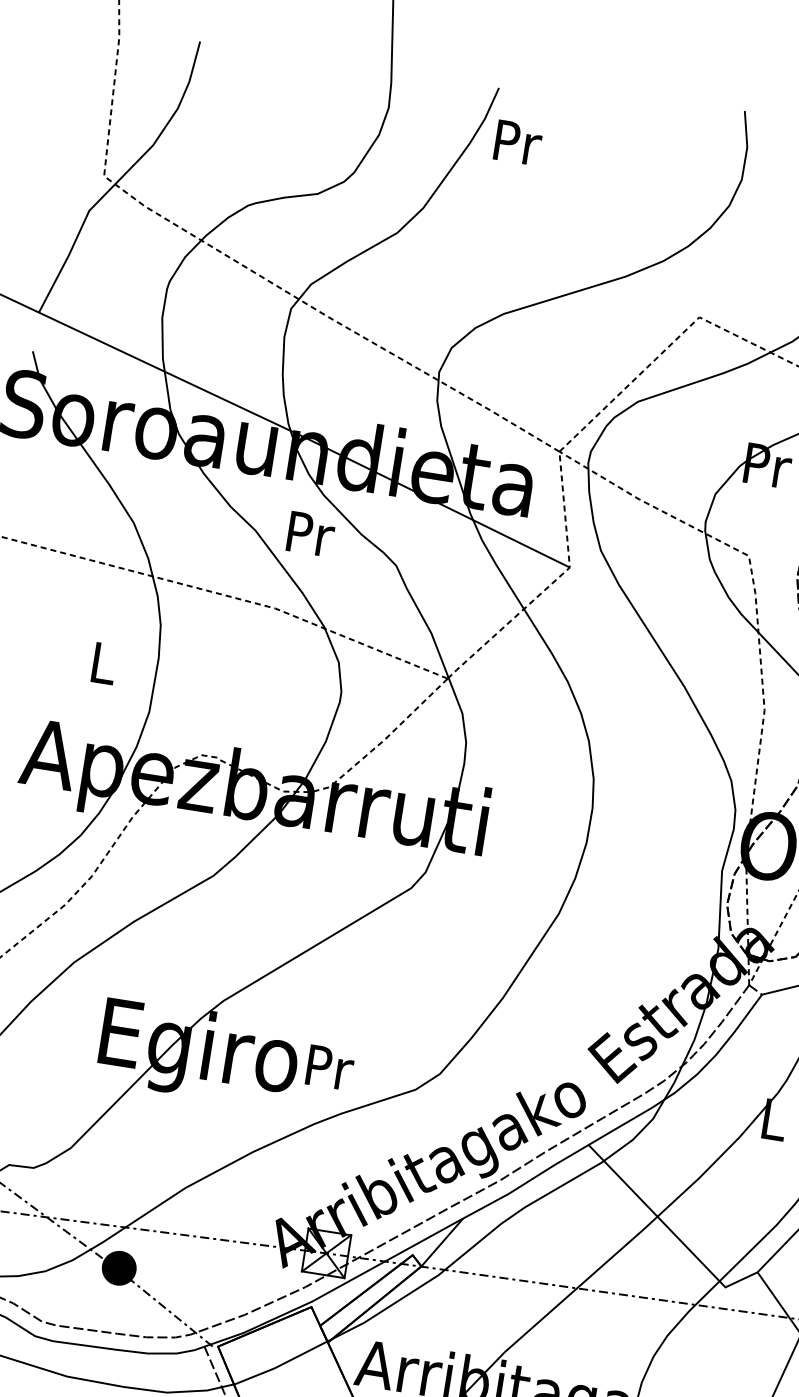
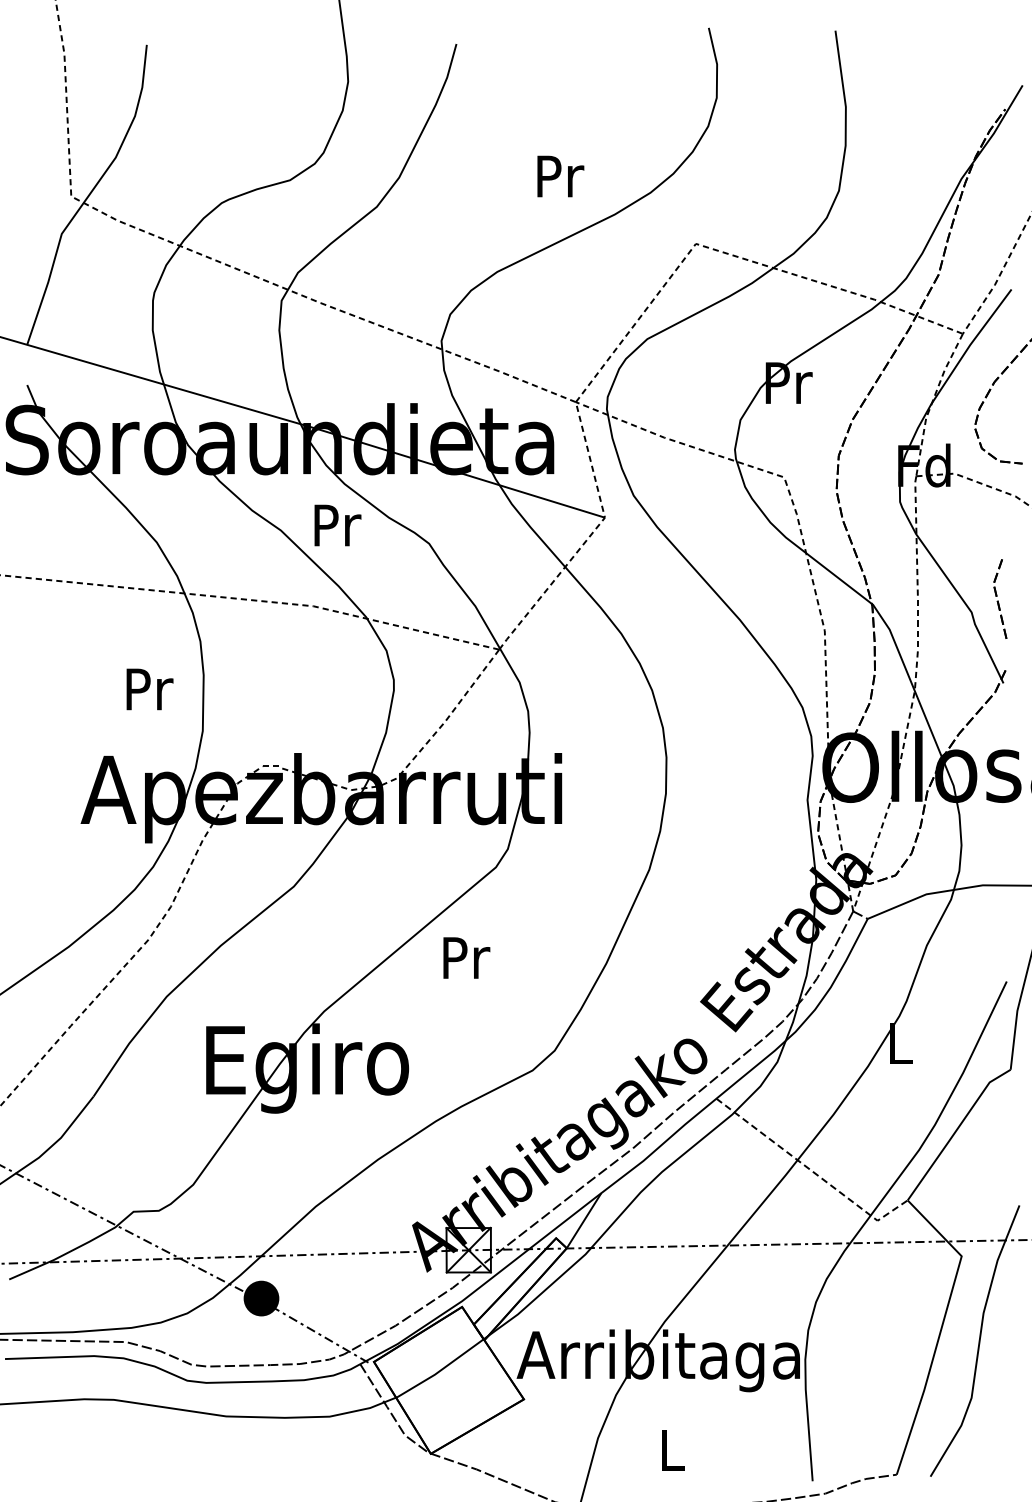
text: (518, 142) -> (560, 176), moved
text: (104, 663) -> (149, 689), L -> Pr
text: (330, 1067) -> (466, 957), moved
line: (670, 1229) -> (812, 1171), solid -> dashed

